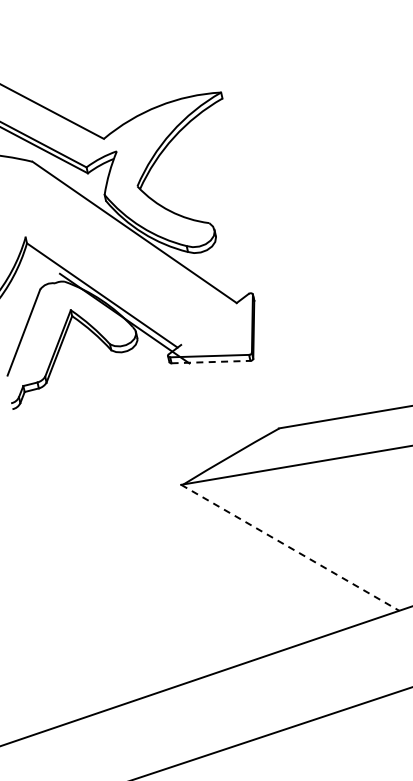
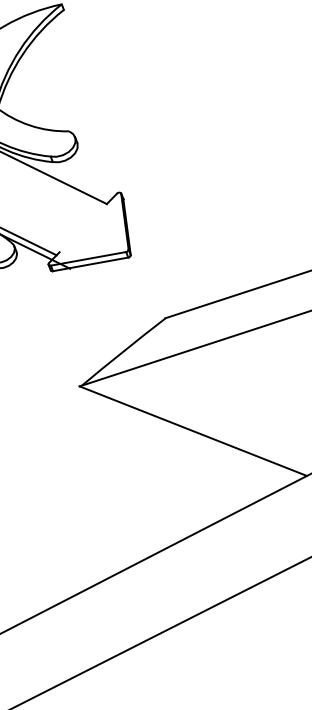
line: (211, 362) -> (91, 264), dashed -> solid
line: (290, 547) -> (193, 430), dashed -> solid

